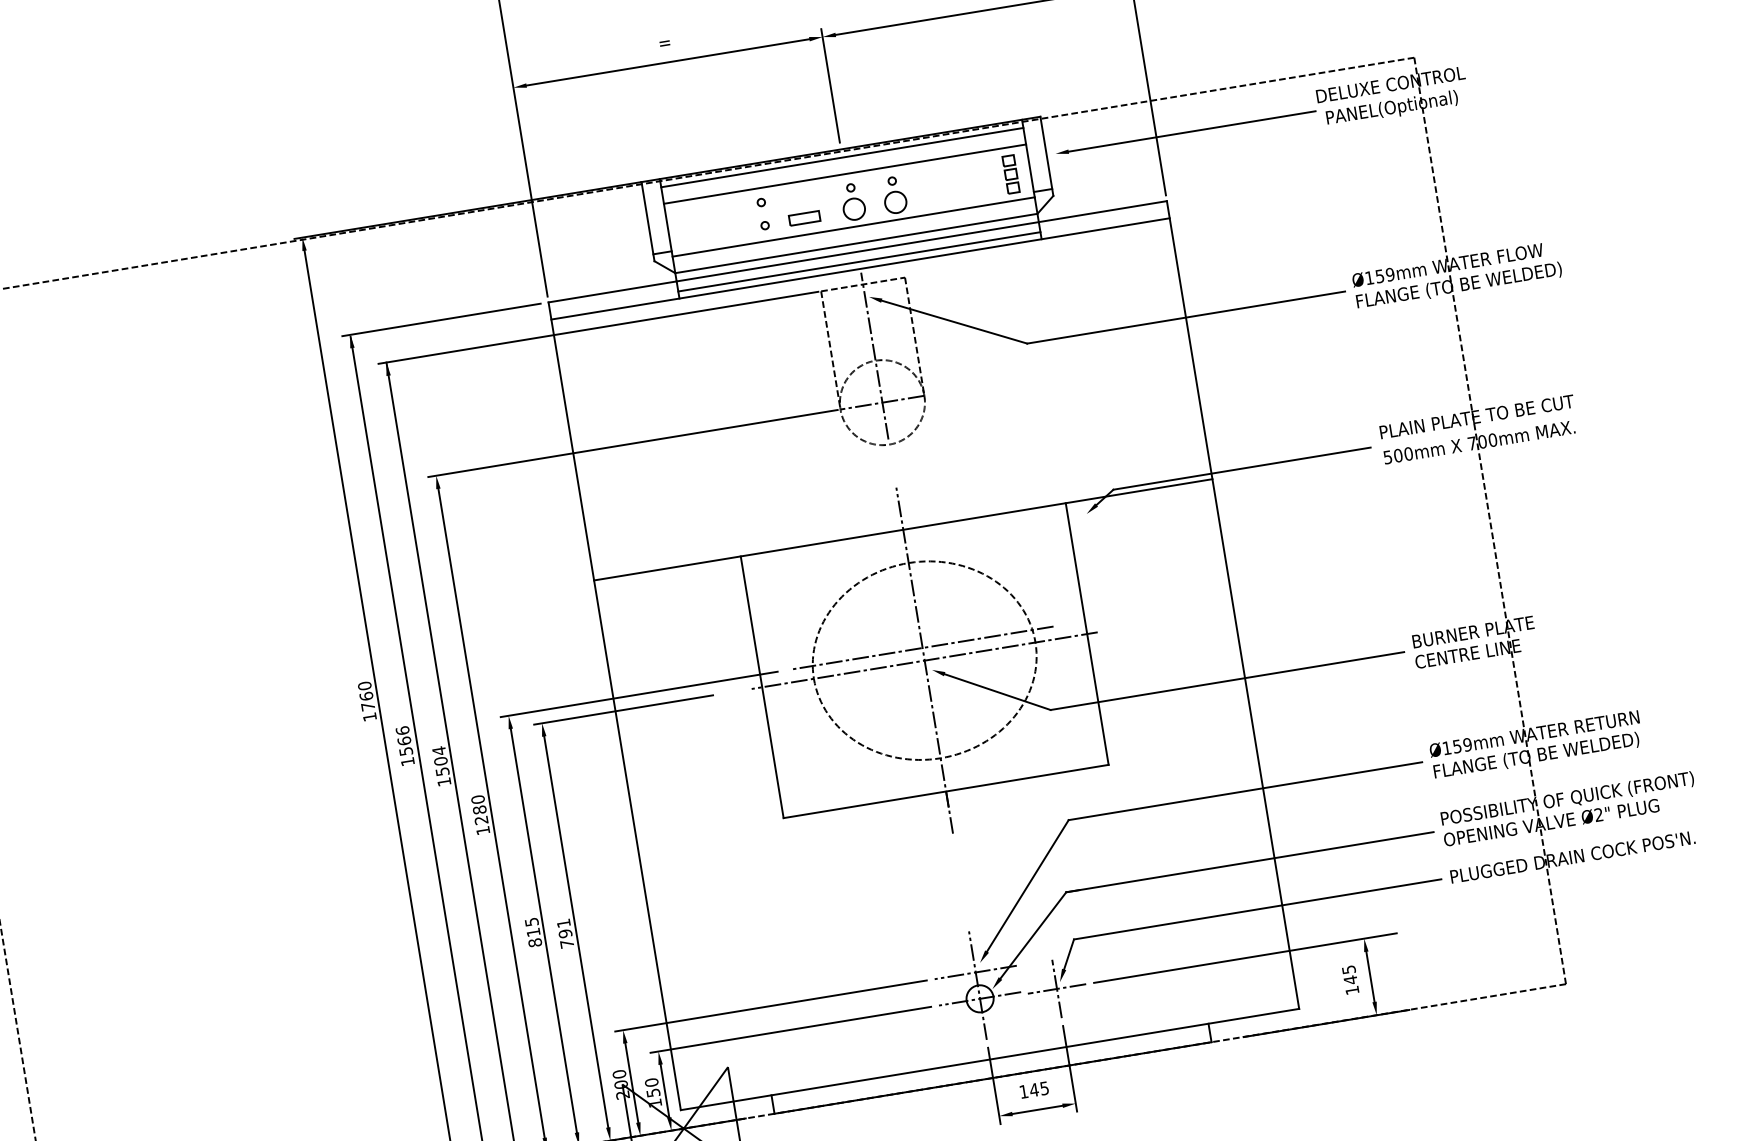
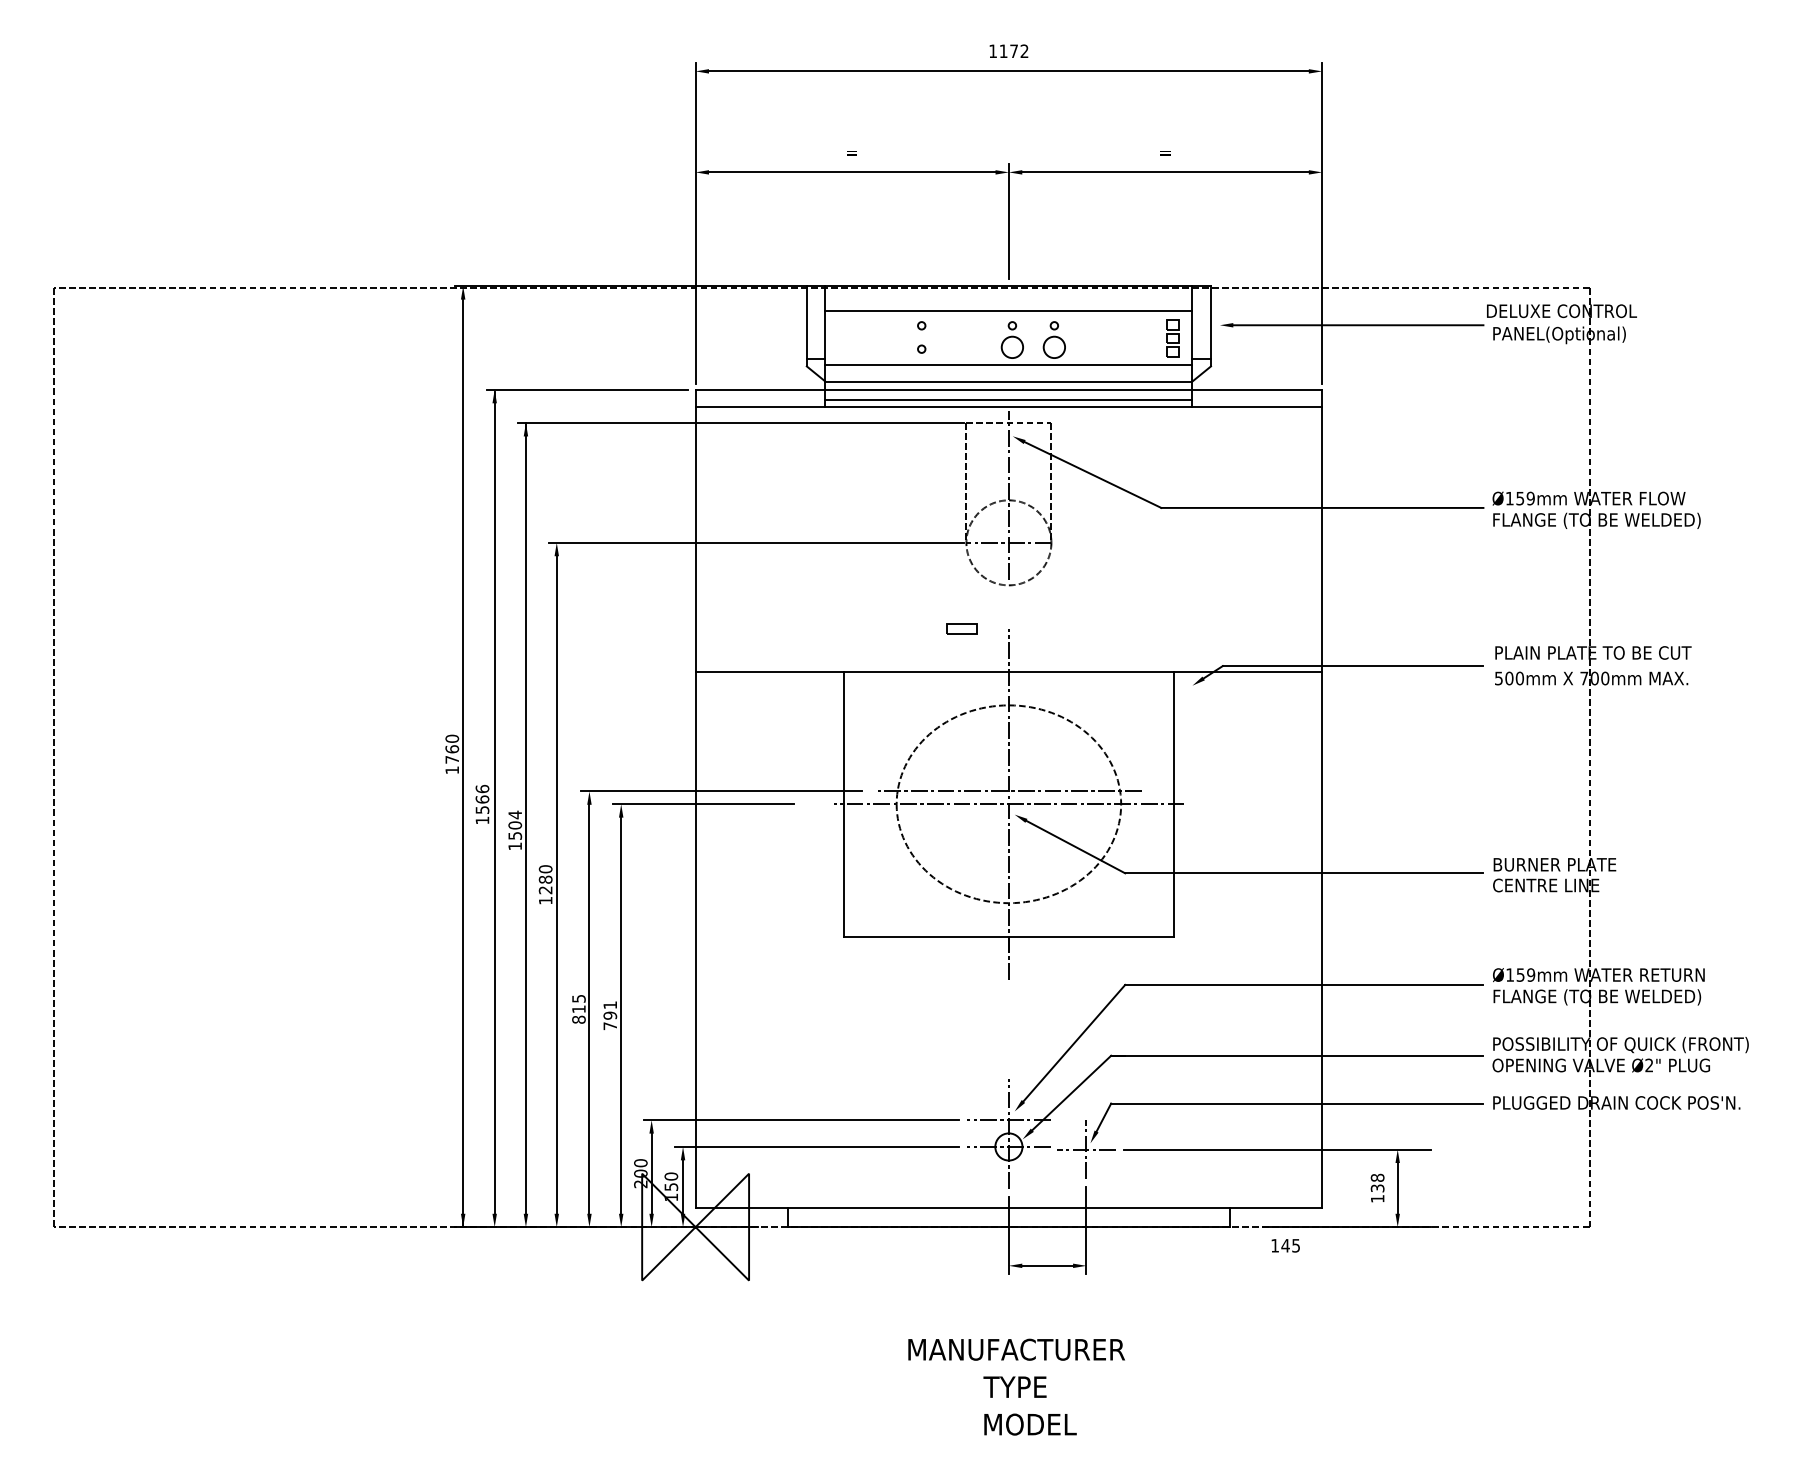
line: (841, 157) -> (1008, 294), removed
part: (804, 217) -> (961, 628), moved
text: (1349, 974) -> (1377, 1182), 145 -> 138
text: (1034, 1089) -> (1285, 1245), moved

